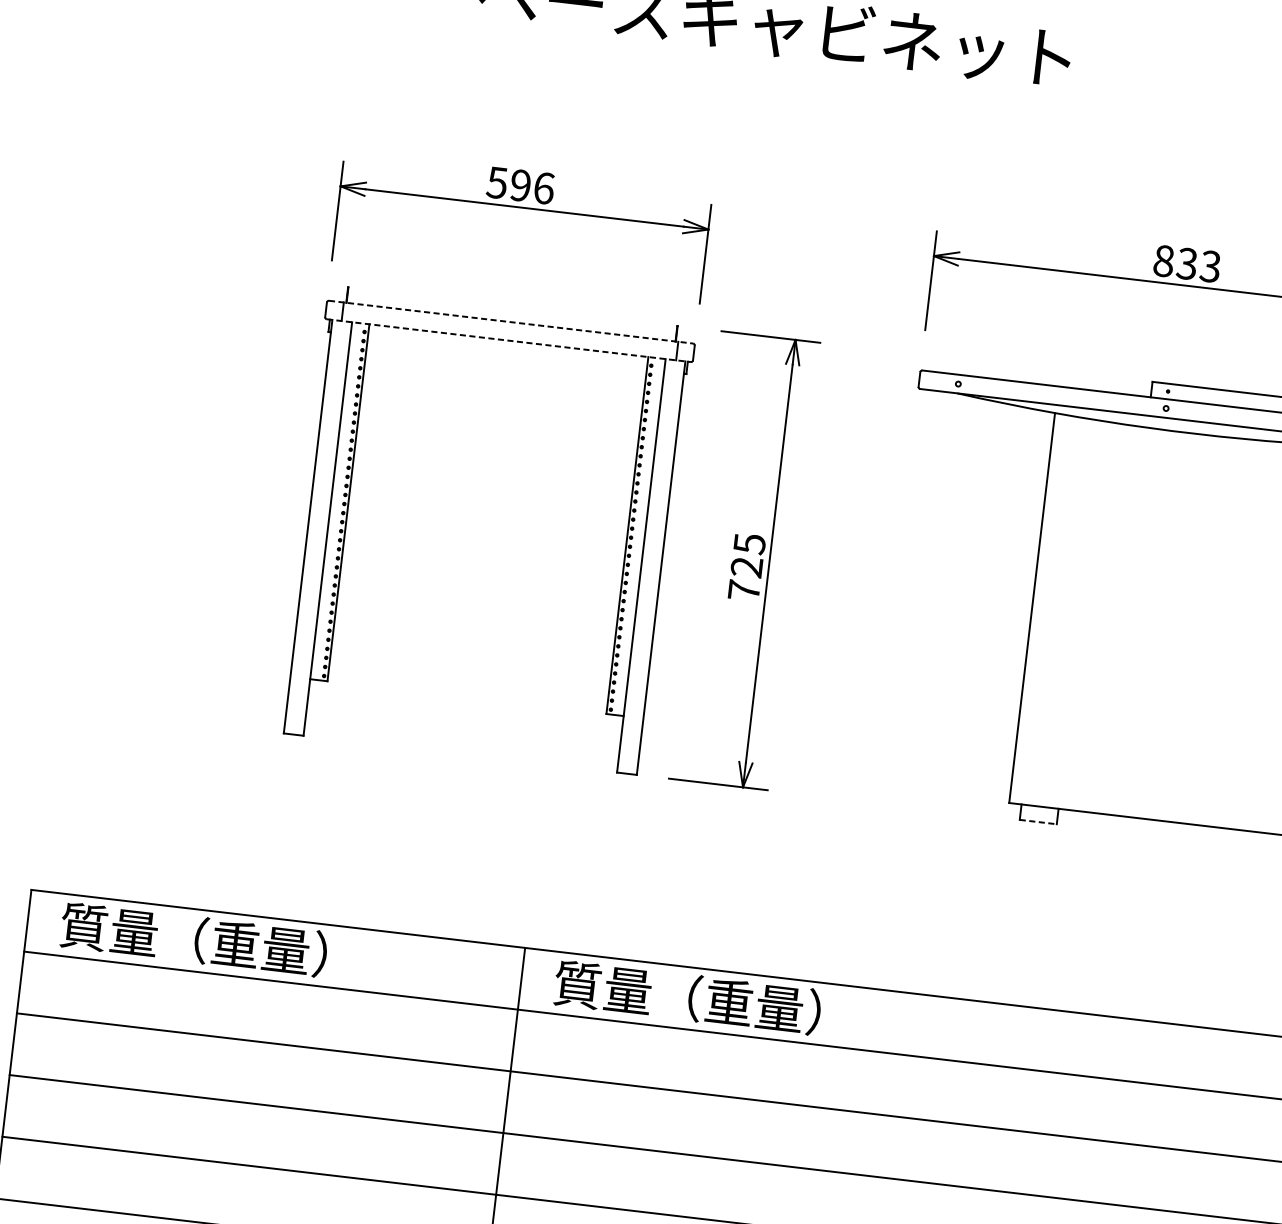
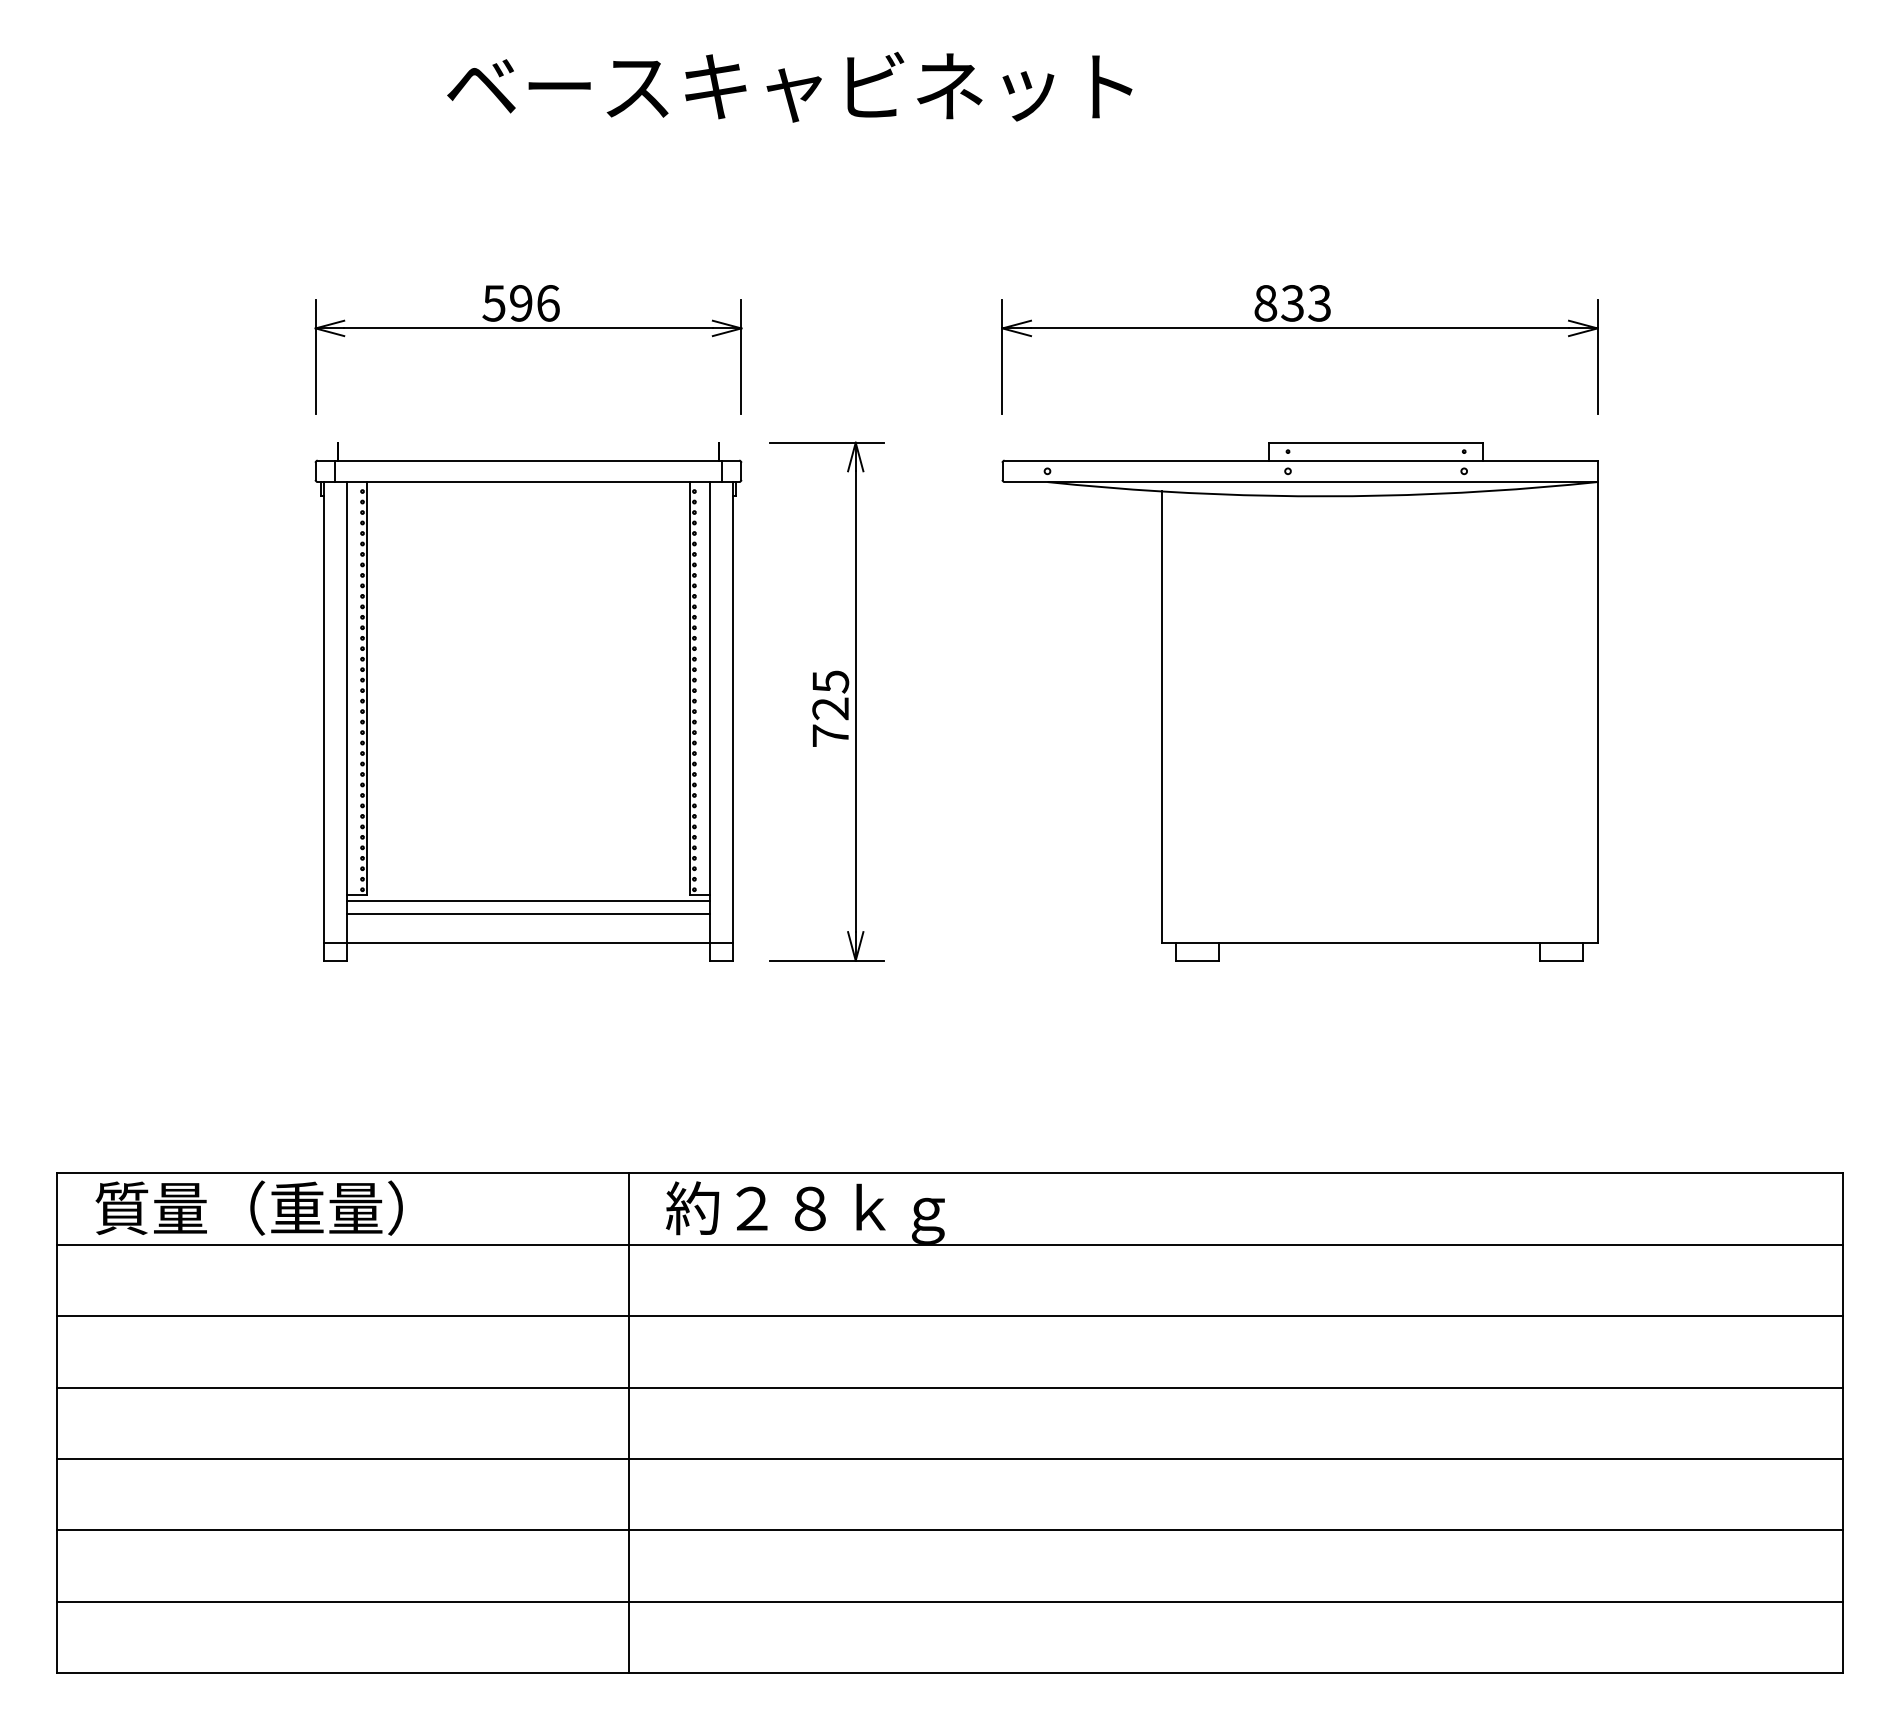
line: (511, 322) -> (528, 460), dashed -> solid
line: (508, 341) -> (528, 482), dashed -> solid
line: (466, 703) -> (528, 901), added
line: (465, 714) -> (528, 914), added
line: (462, 738) -> (528, 942), added
line: (1039, 821) -> (1198, 960), dashed -> solid
text: (686, 1000) -> (819, 1211), 質量（重量） -> 約２８ｋｇ

